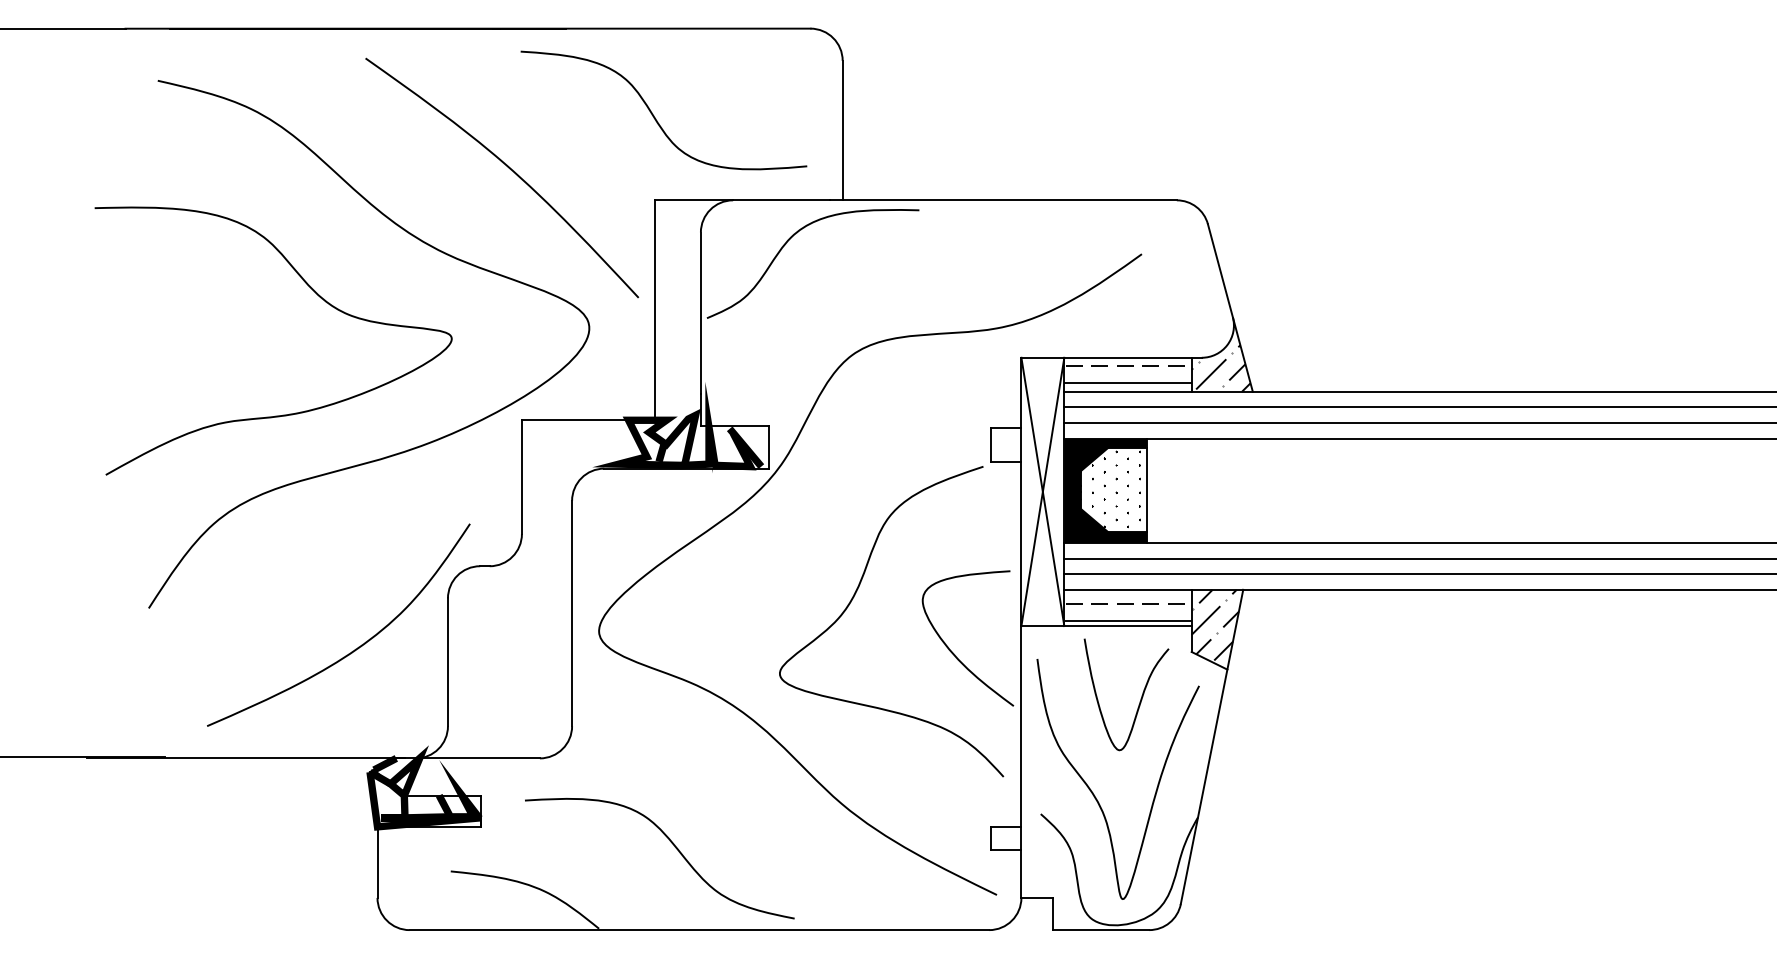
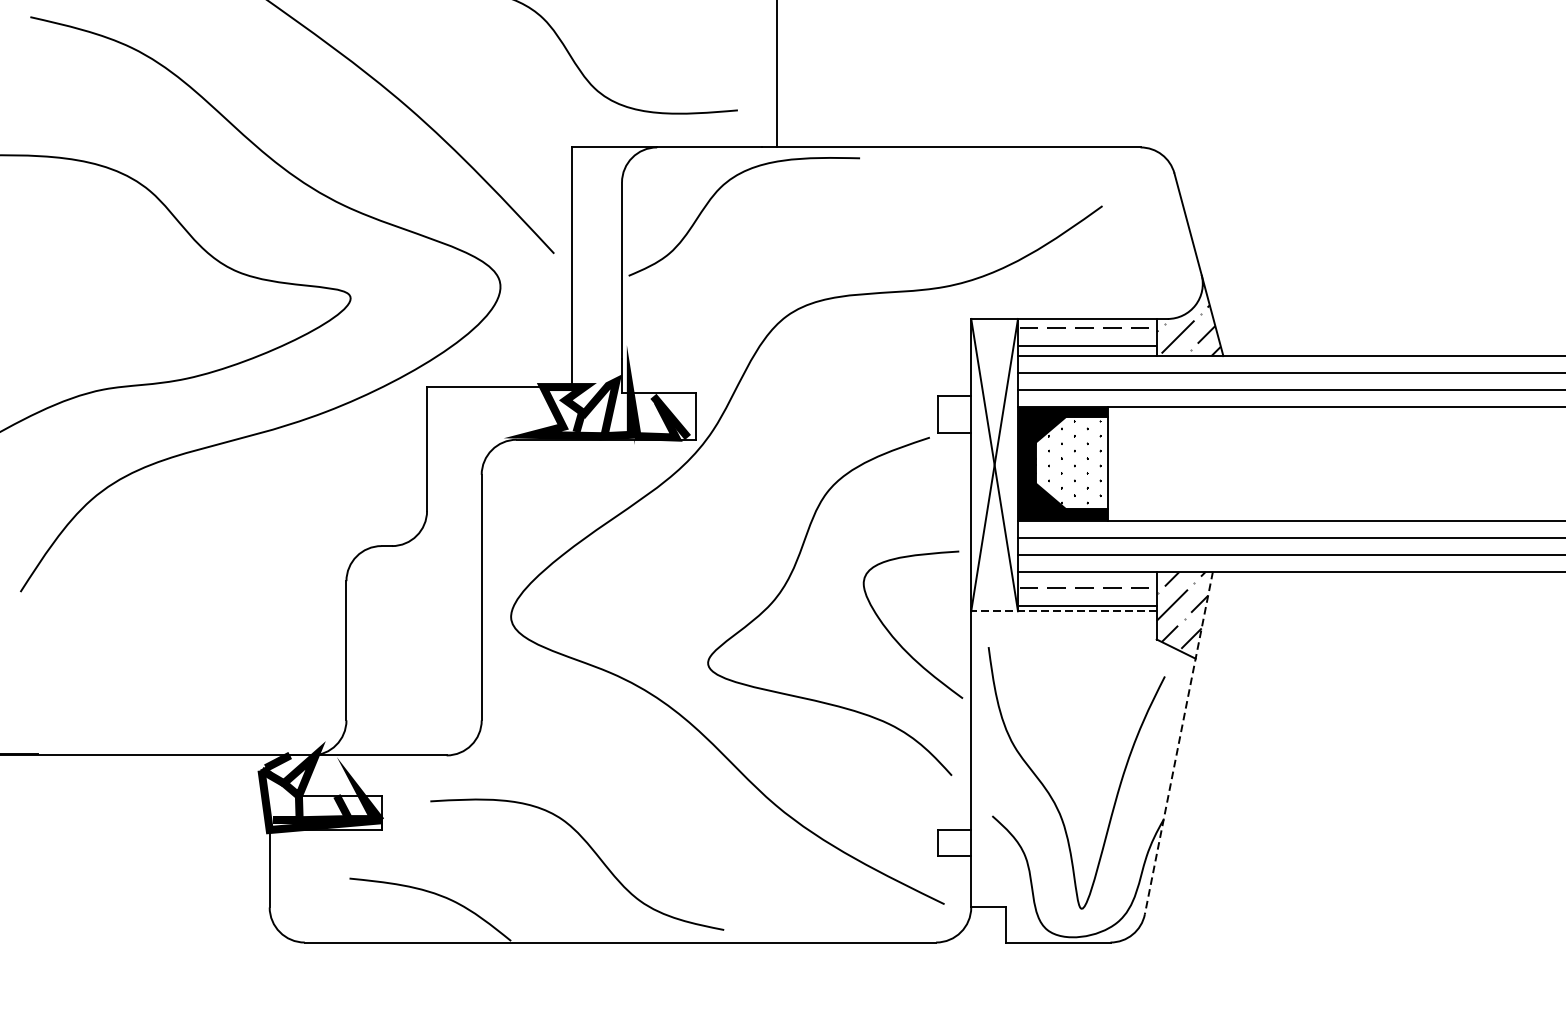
line: (1106, 626) -> (1063, 611), solid -> dashed
curve: (355, 648) -> (245, 635), removed
curve: (1140, 698) -> (1100, 690), removed
line: (1211, 747) -> (1178, 743), solid -> dashed

